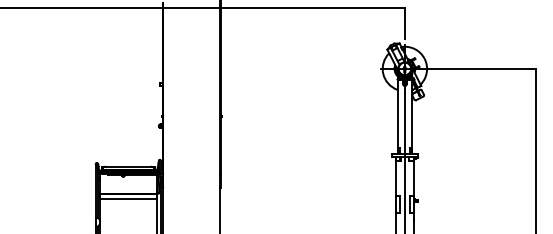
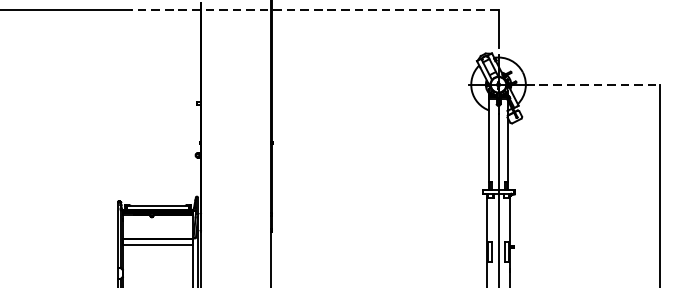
line: (255, 8) -> (314, 10), solid -> dashed
line: (481, 68) -> (592, 84), solid -> dashed

